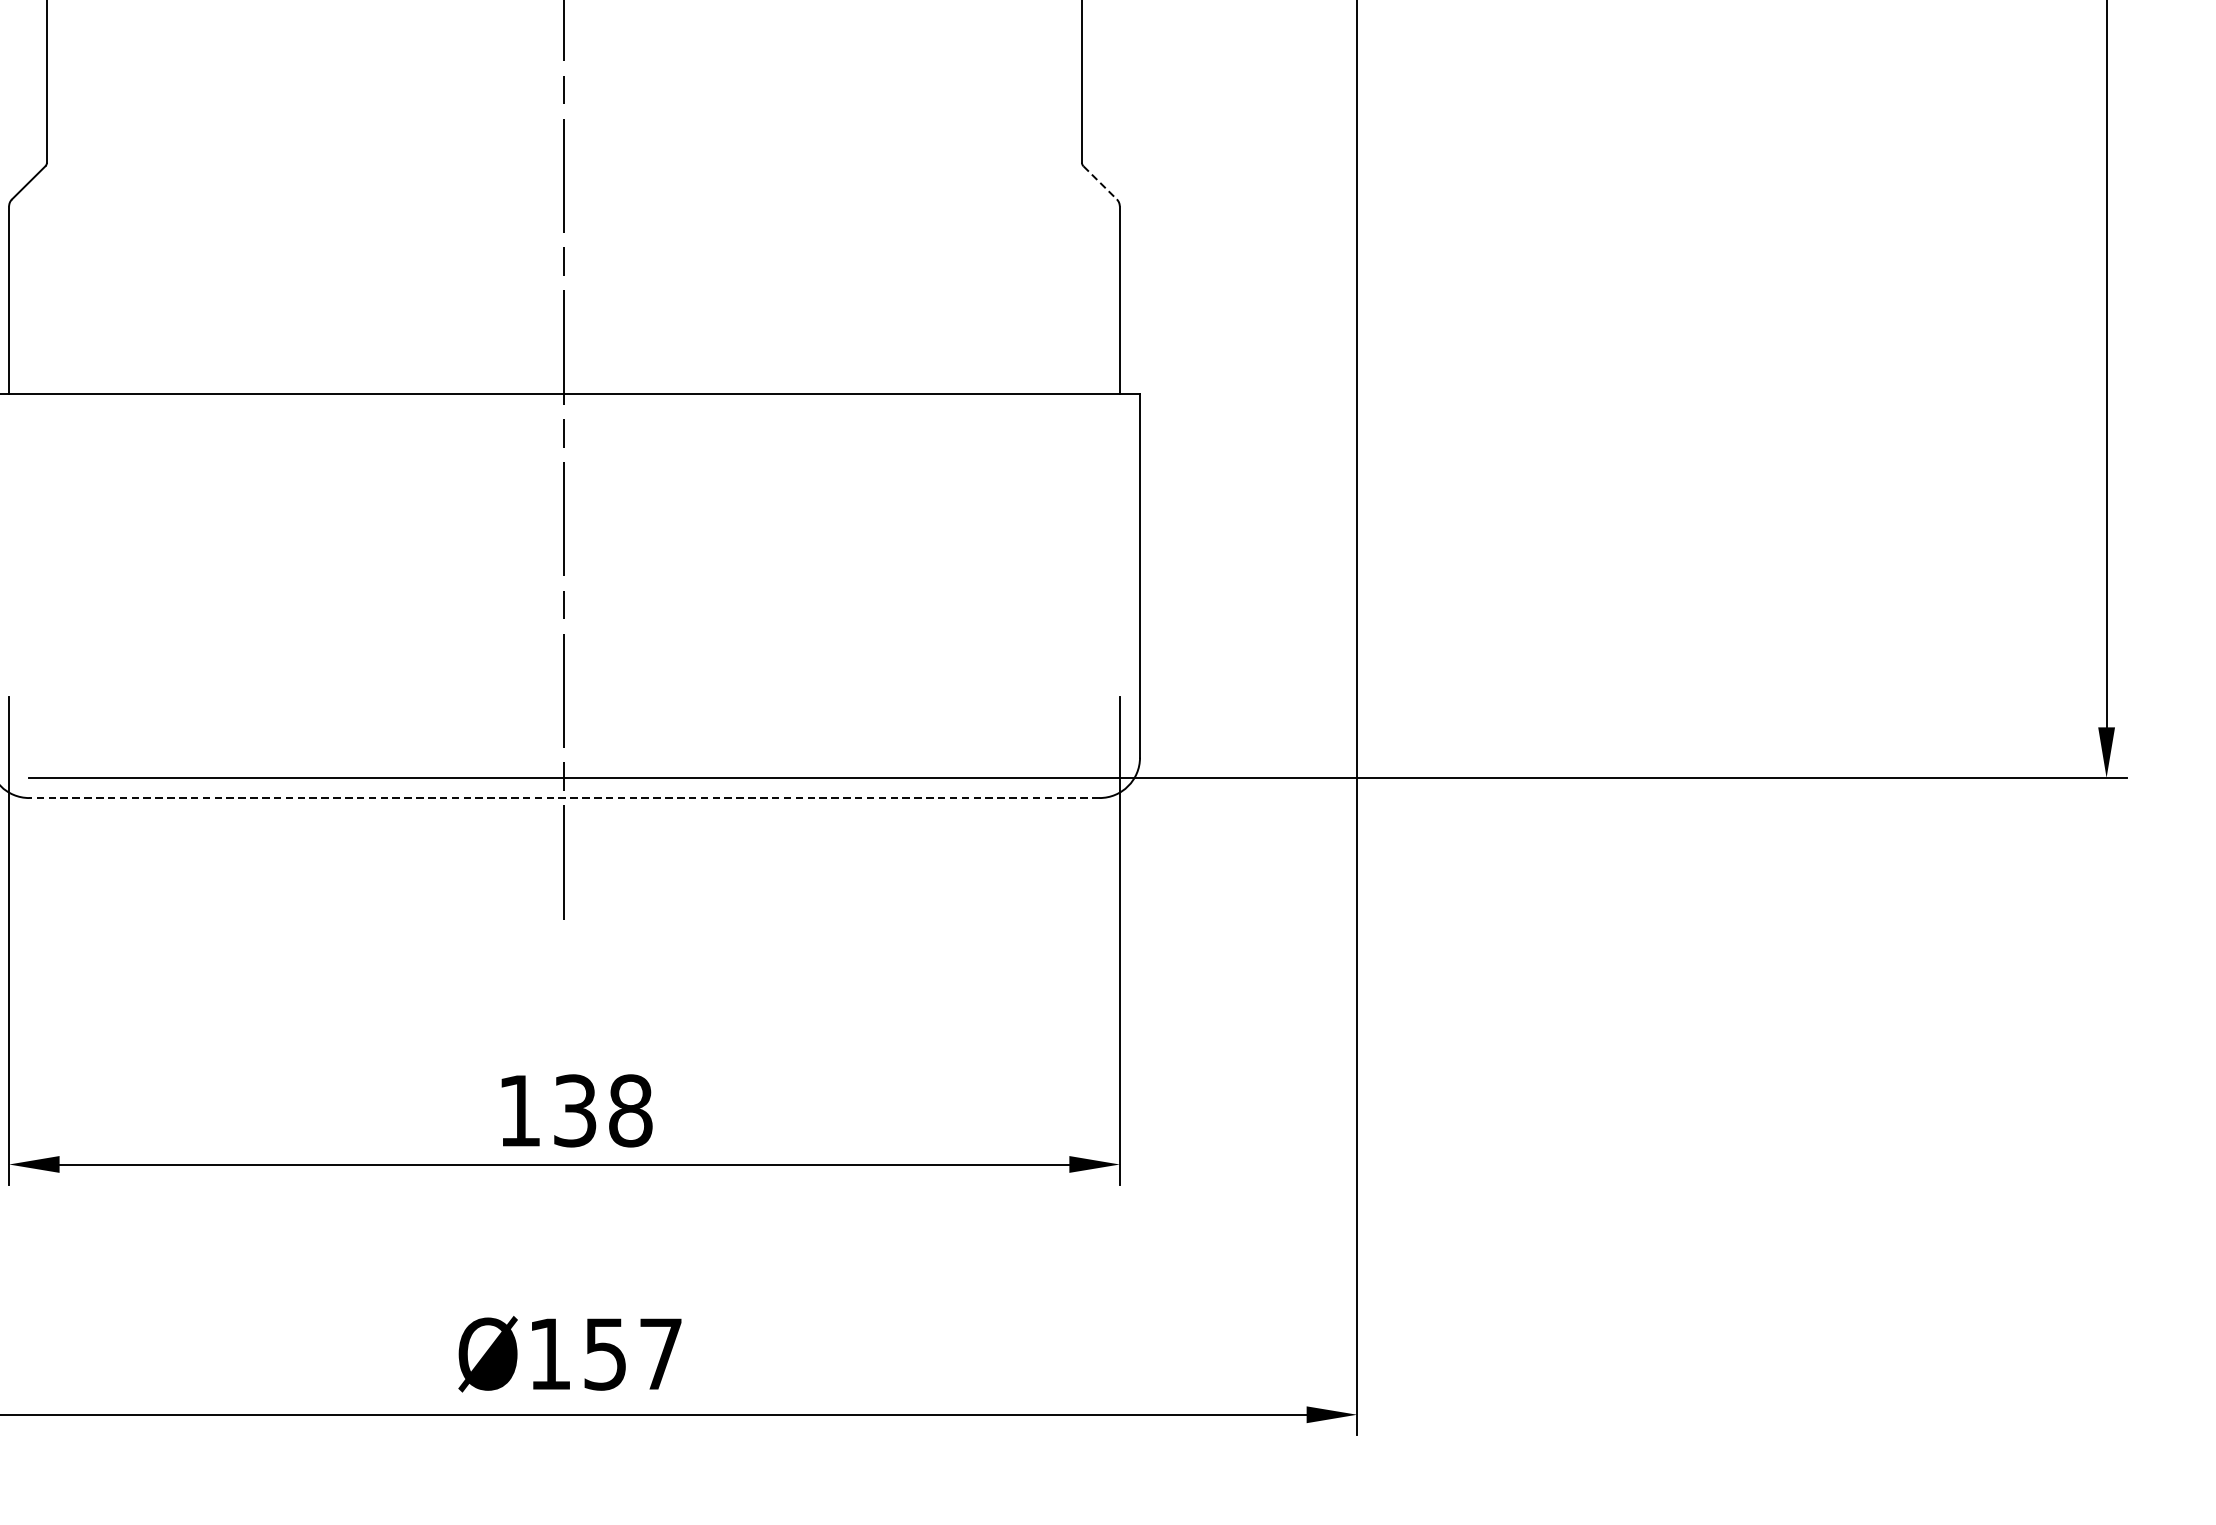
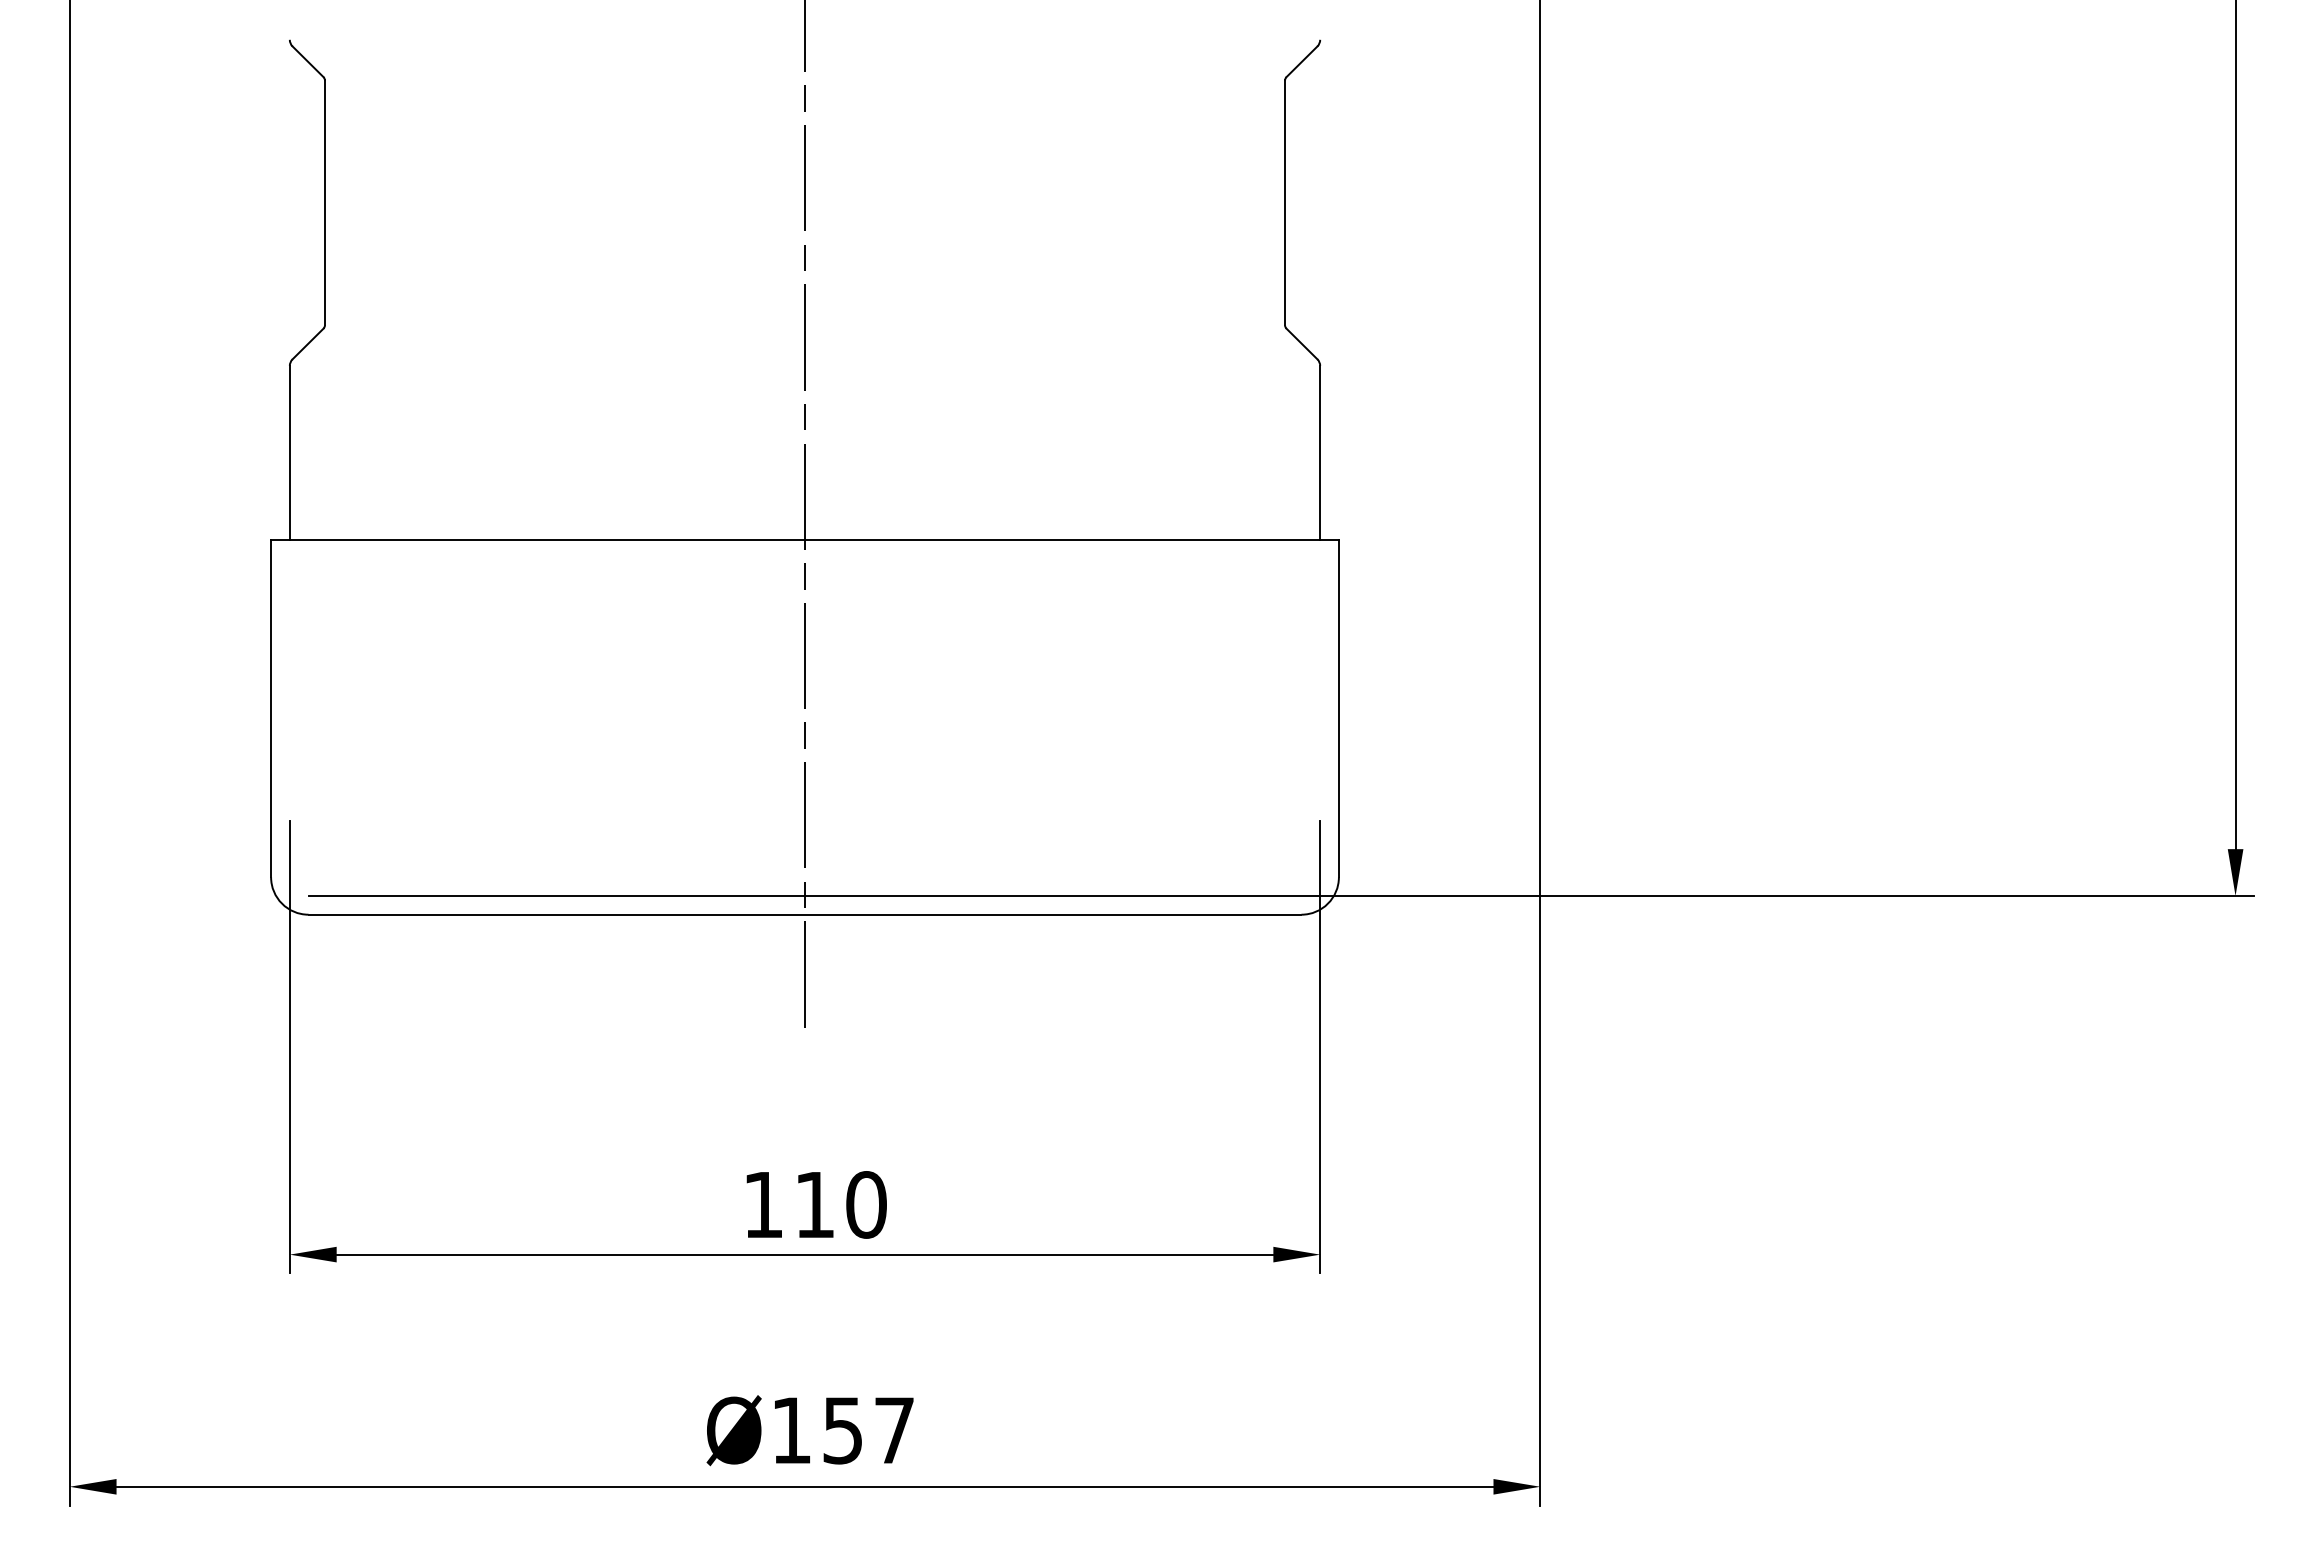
line: (1099, 182) -> (1301, 343), dashed -> solid
line: (563, 797) -> (804, 914), dashed -> solid
text: (602, 1110) -> (840, 1204), 138 -> 110

